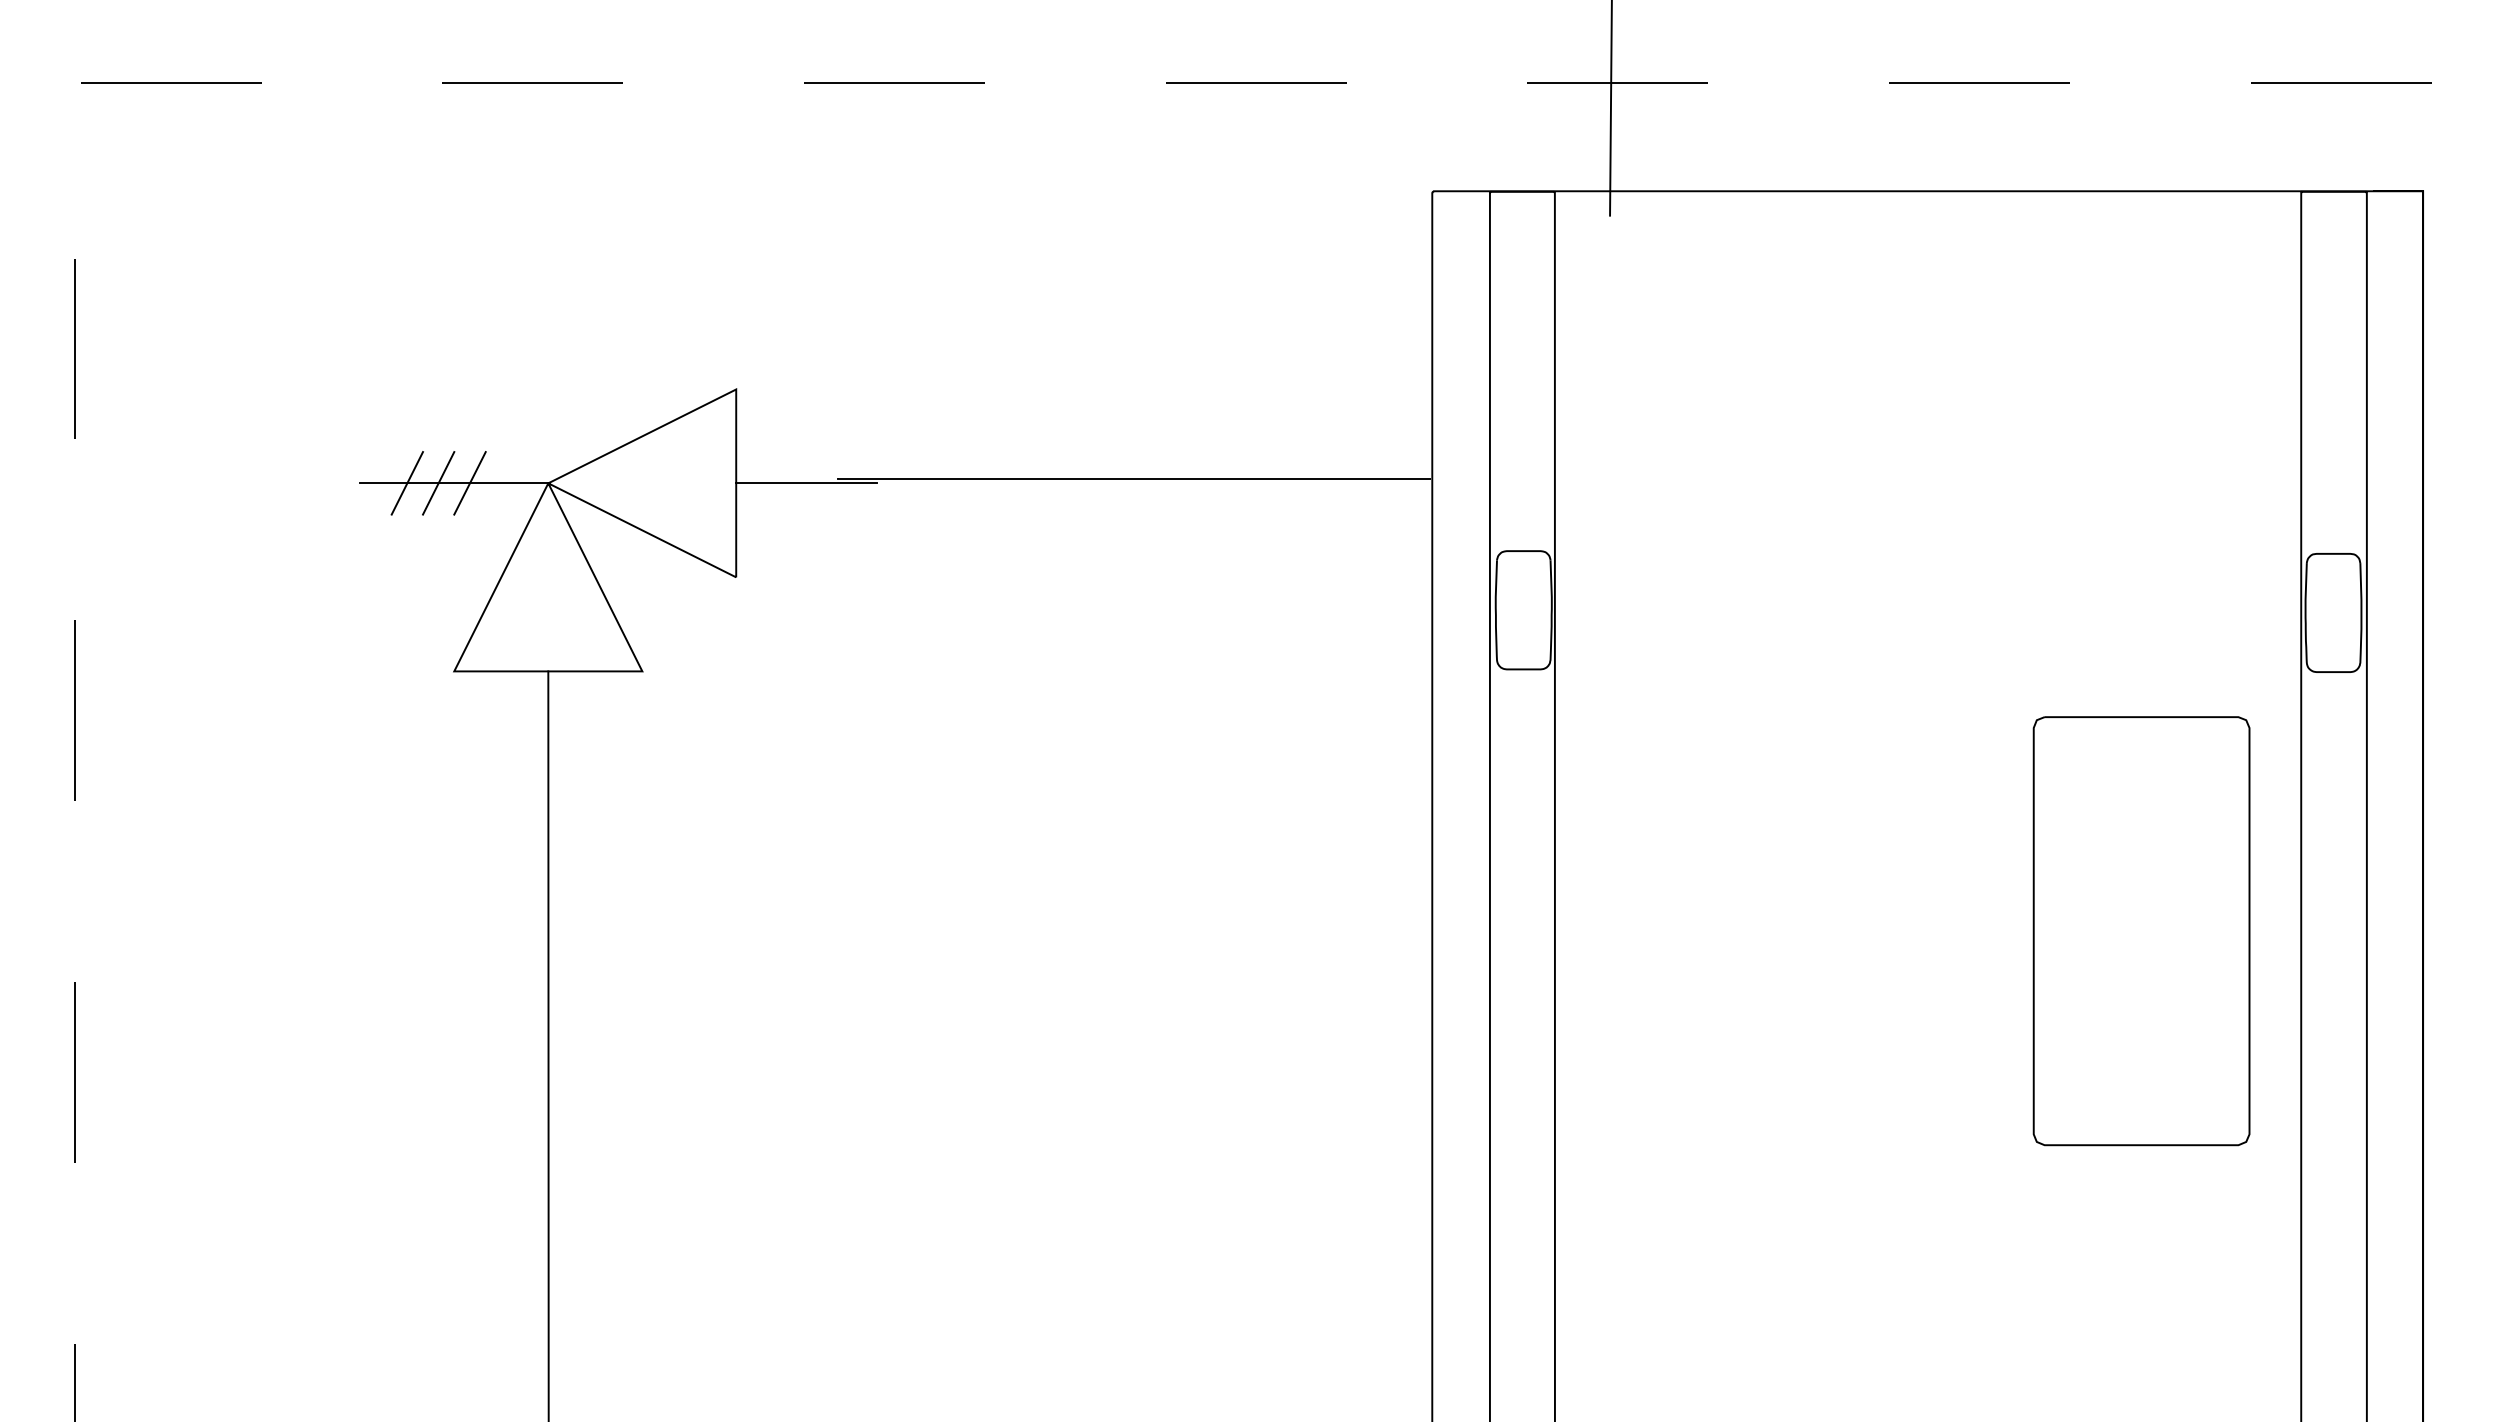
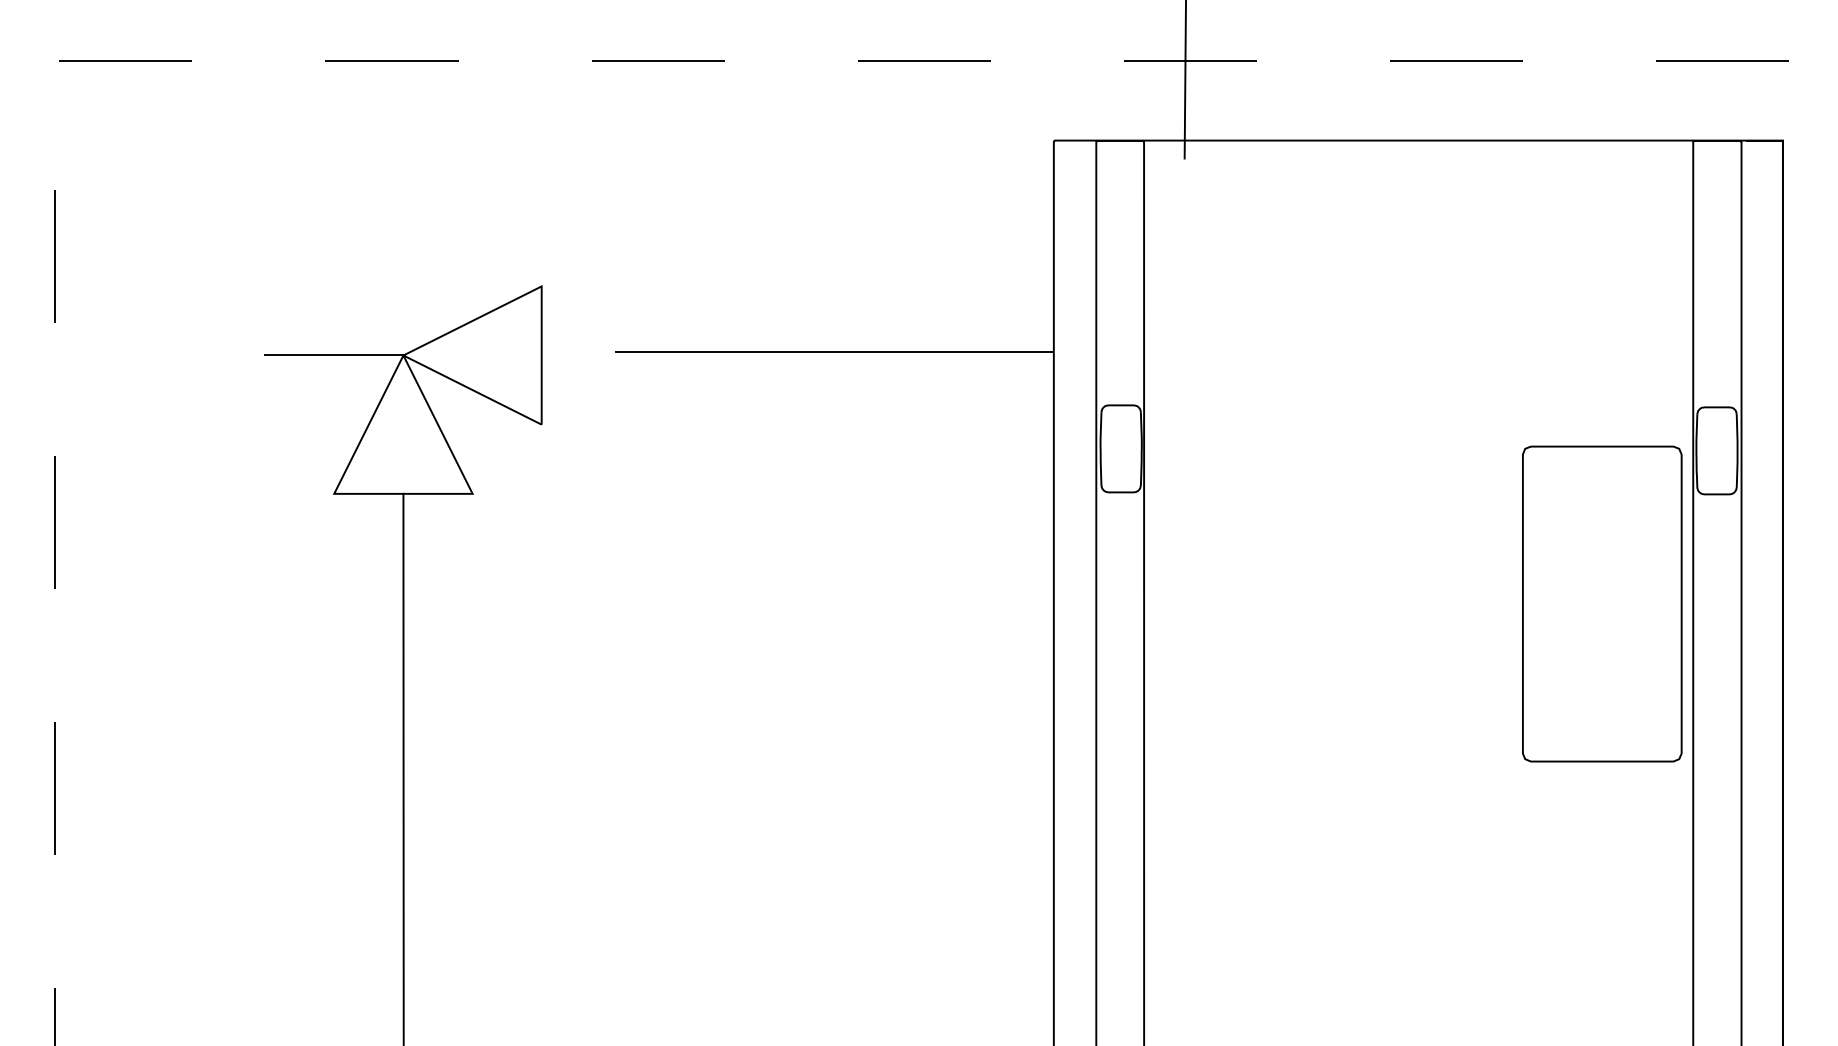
line: (407, 483) -> (299, 355), removed
line: (438, 483) -> (322, 355), removed
line: (469, 483) -> (345, 355), removed
line: (806, 483) -> (593, 355), removed
part: (2141, 931) -> (1602, 604), moved

